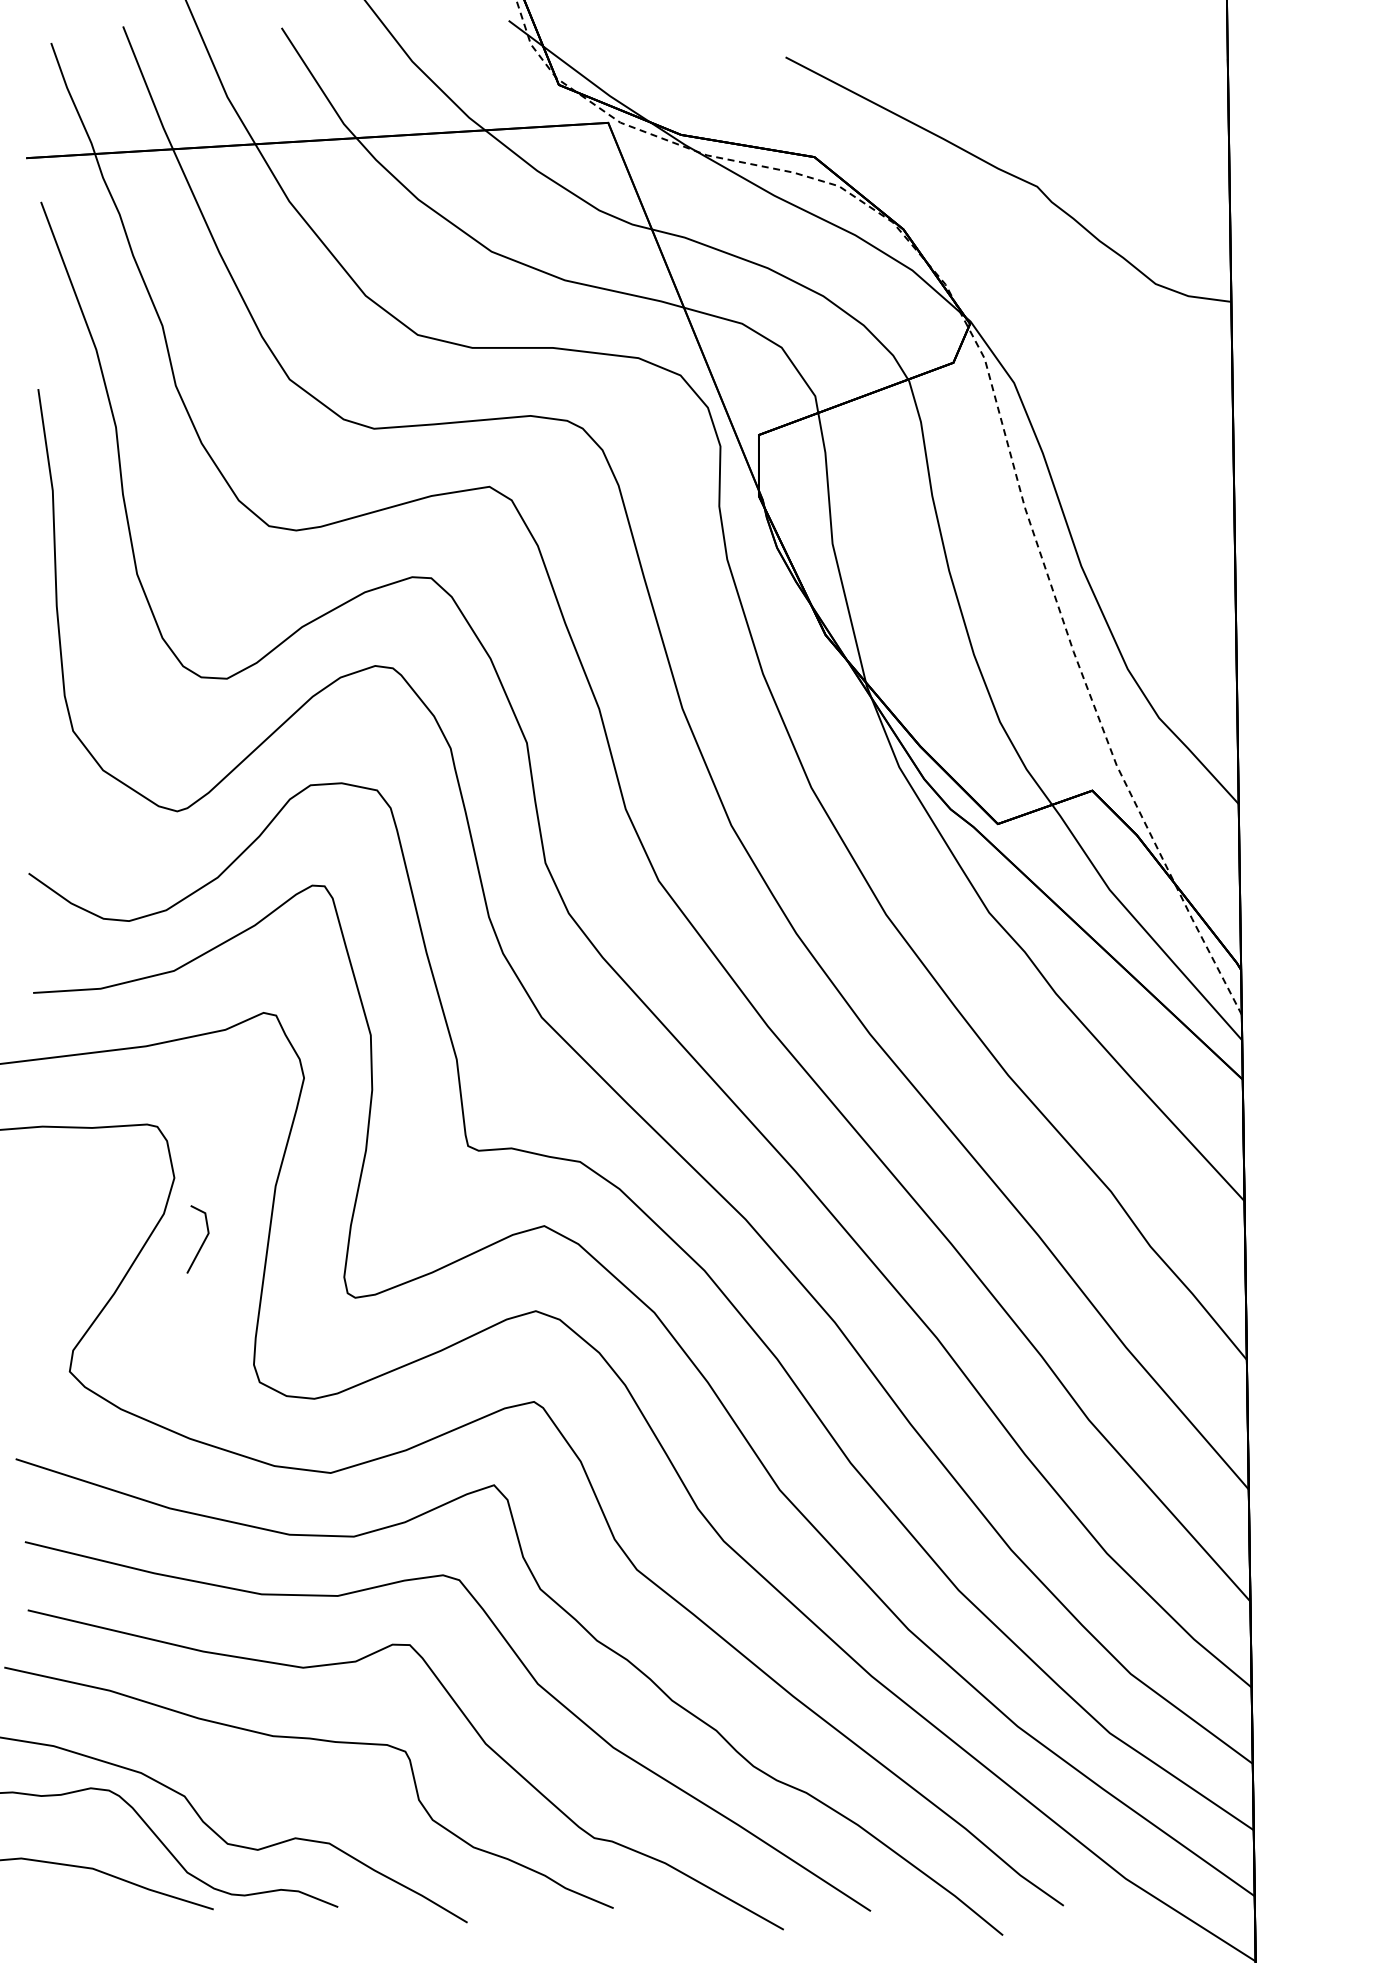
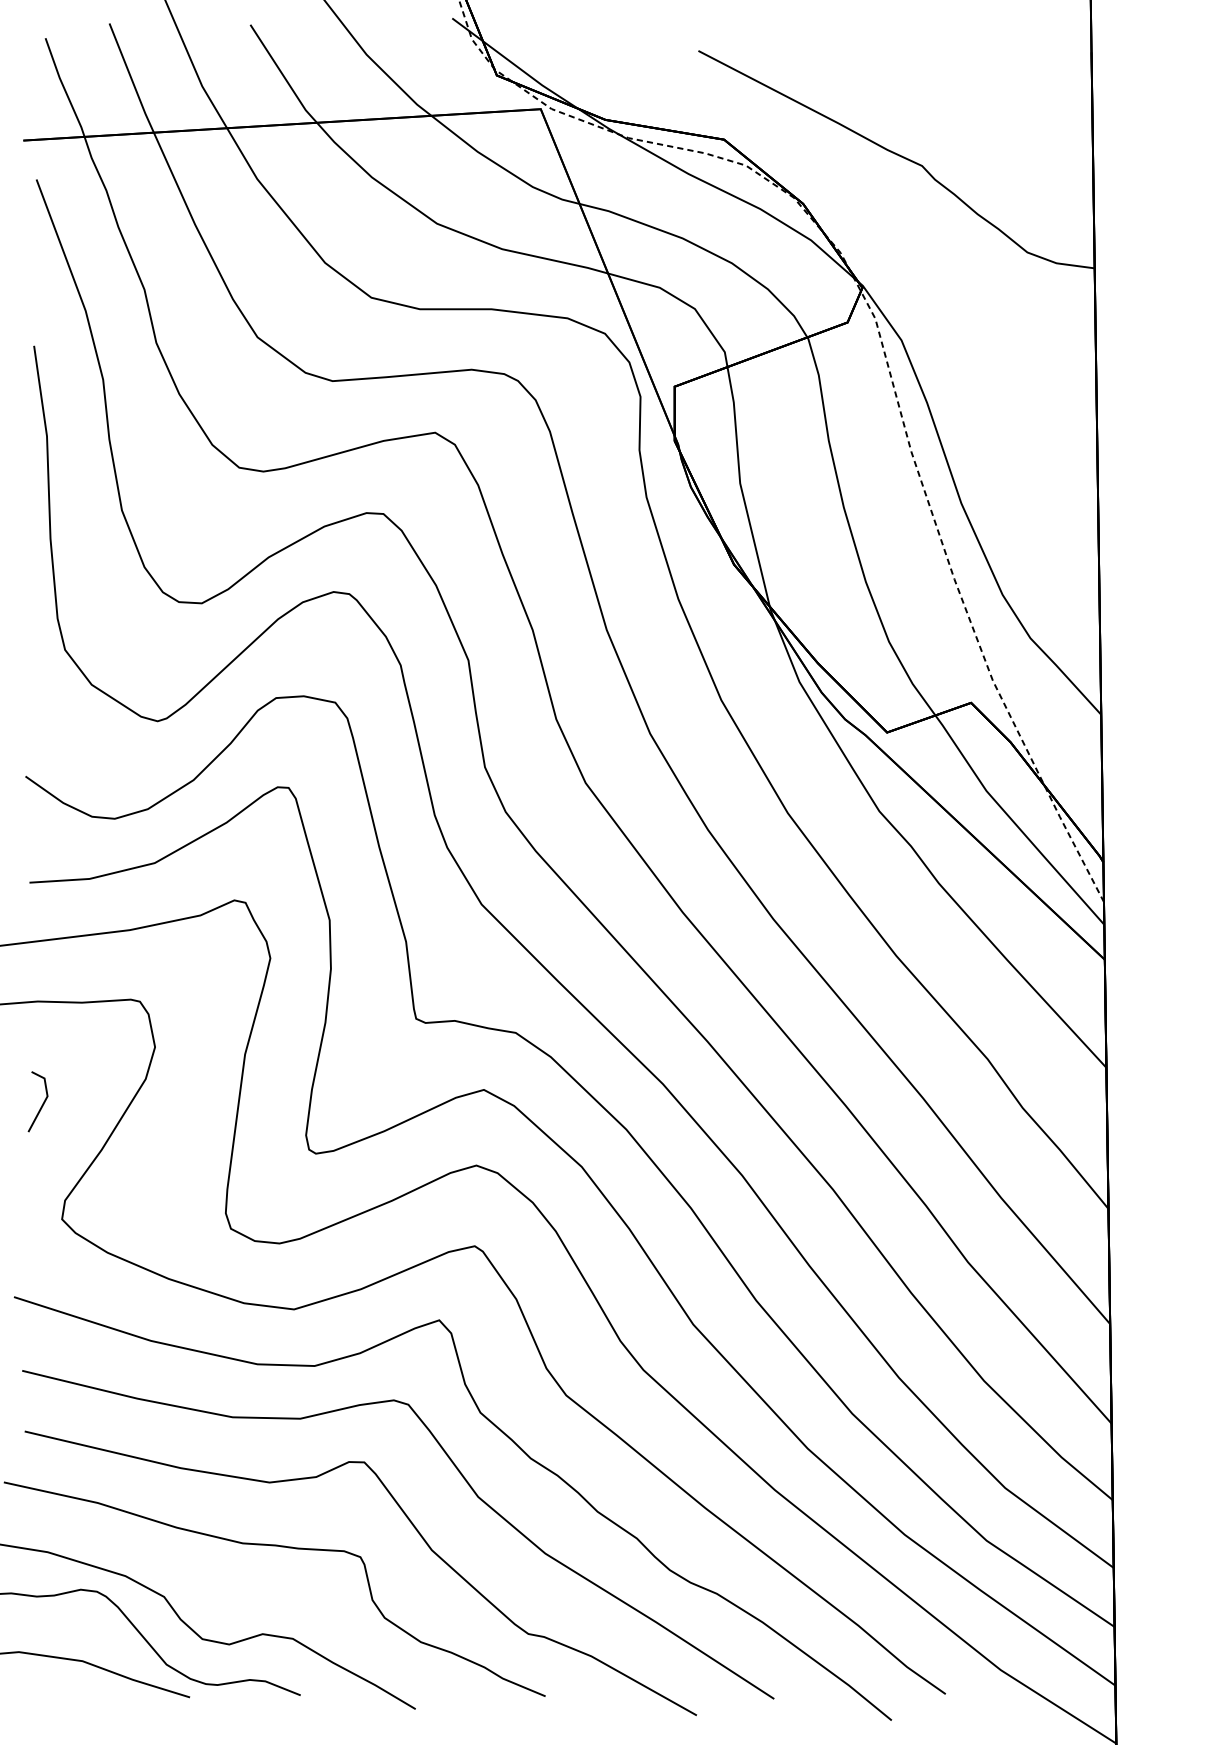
line: (202, 1241) -> (42, 1103), moved

